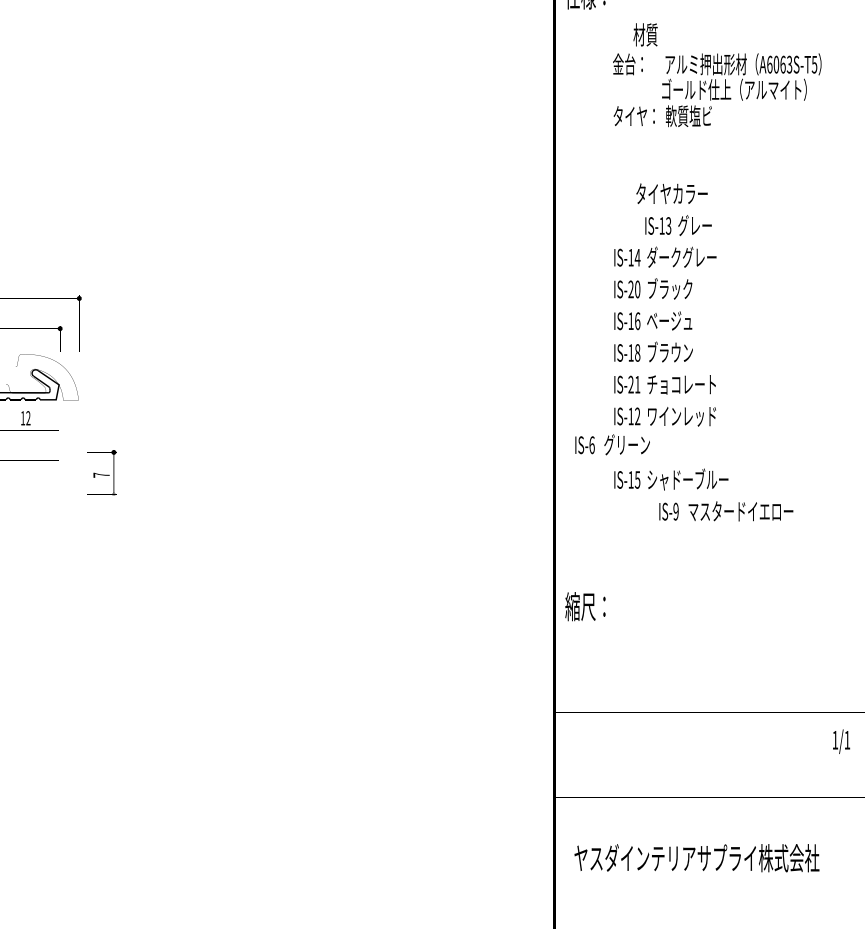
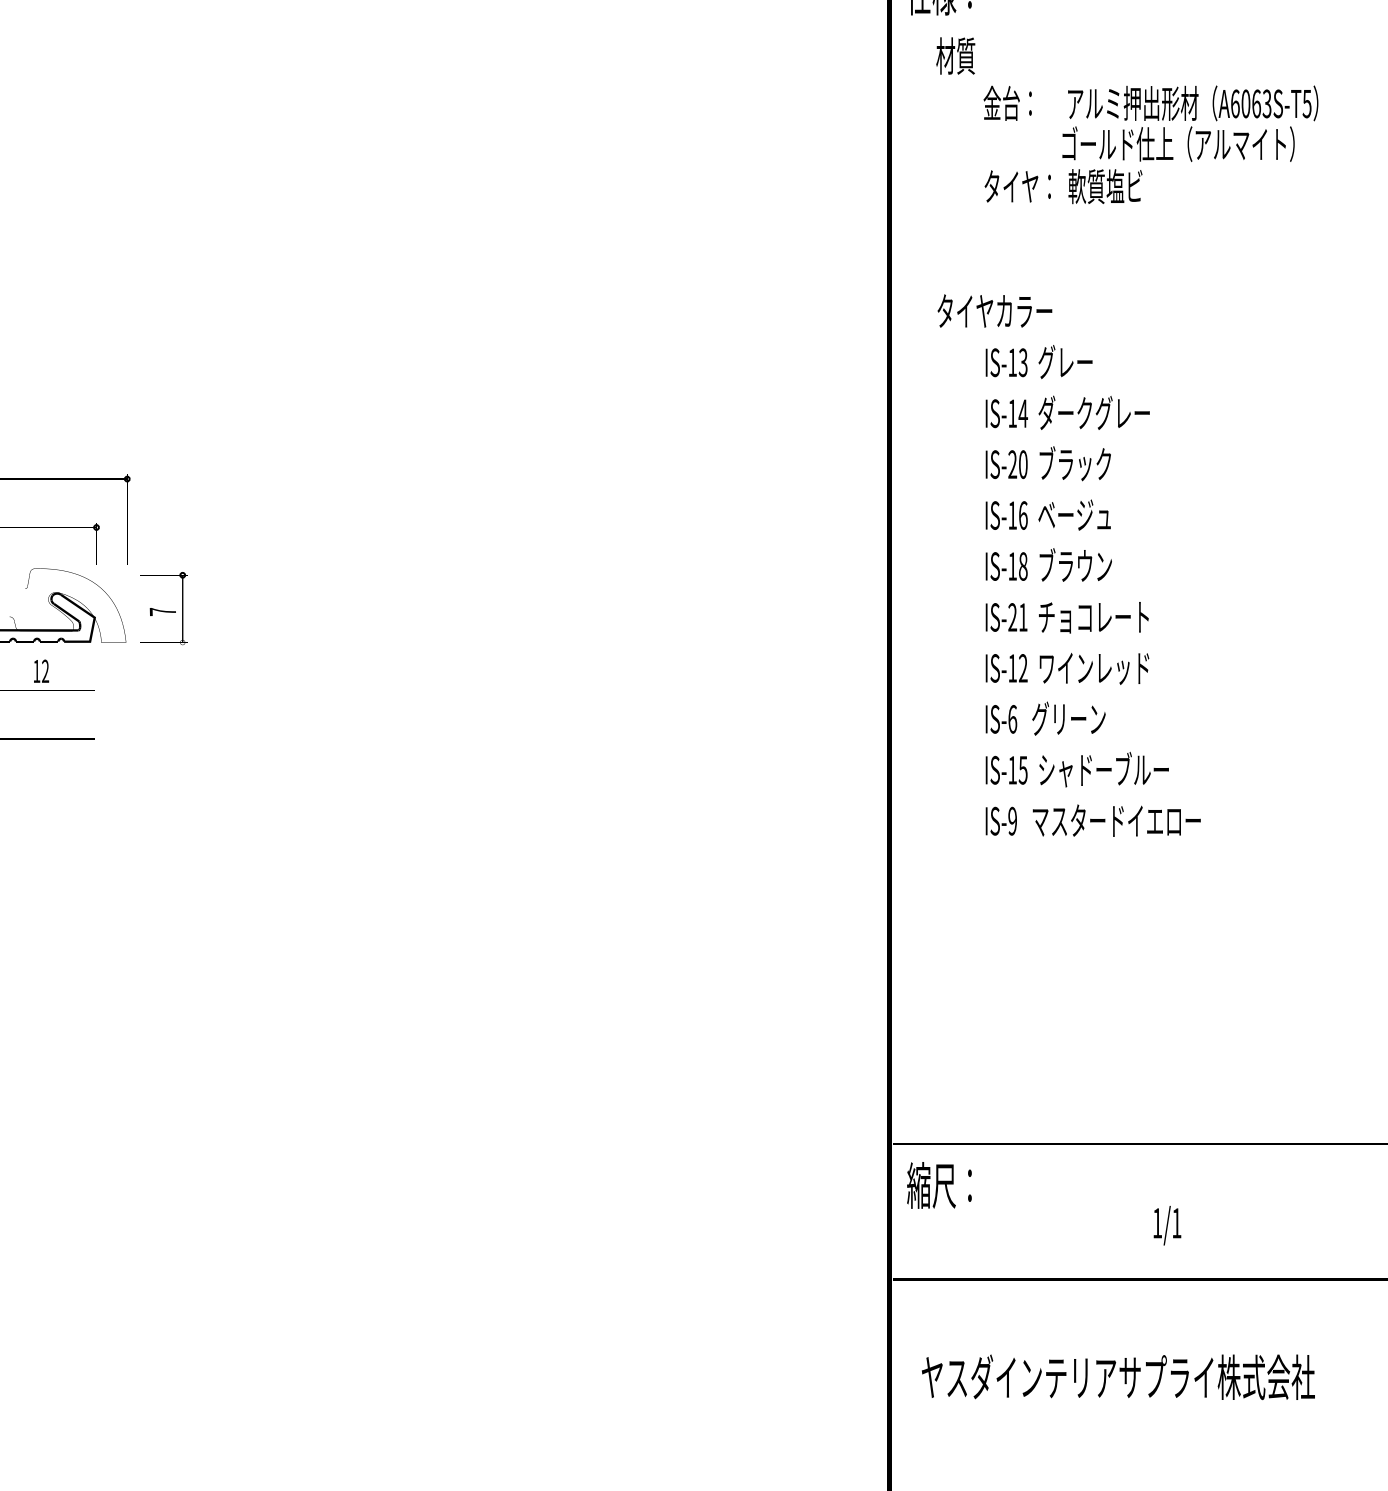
text: (645, 34) -> (955, 55), moved
text: (671, 193) -> (994, 310), moved
text: (678, 225) -> (1039, 361), moved
text: (612, 444) -> (1045, 718), moved
part: (101, 472) -> (162, 607), moved
text: (726, 511) -> (1093, 820), moved
text: (585, 606) -> (939, 1185), moved
text: (841, 741) -> (1167, 1225), moved

